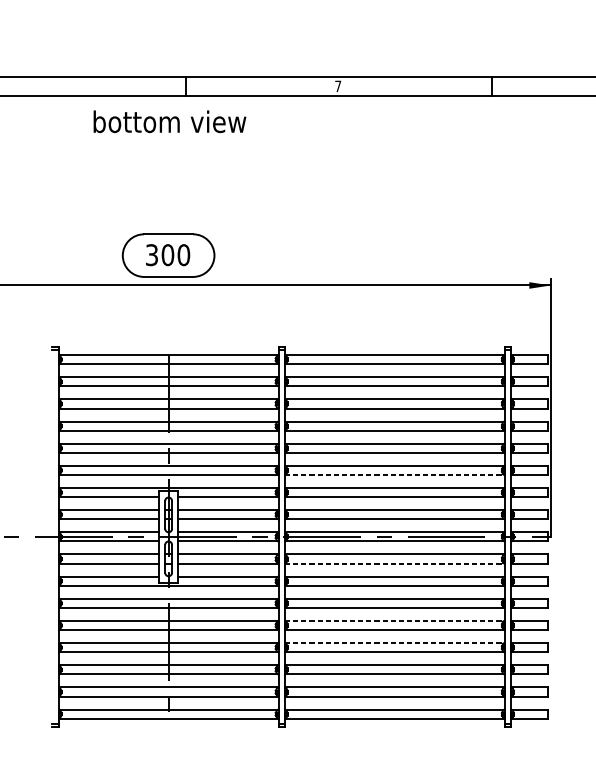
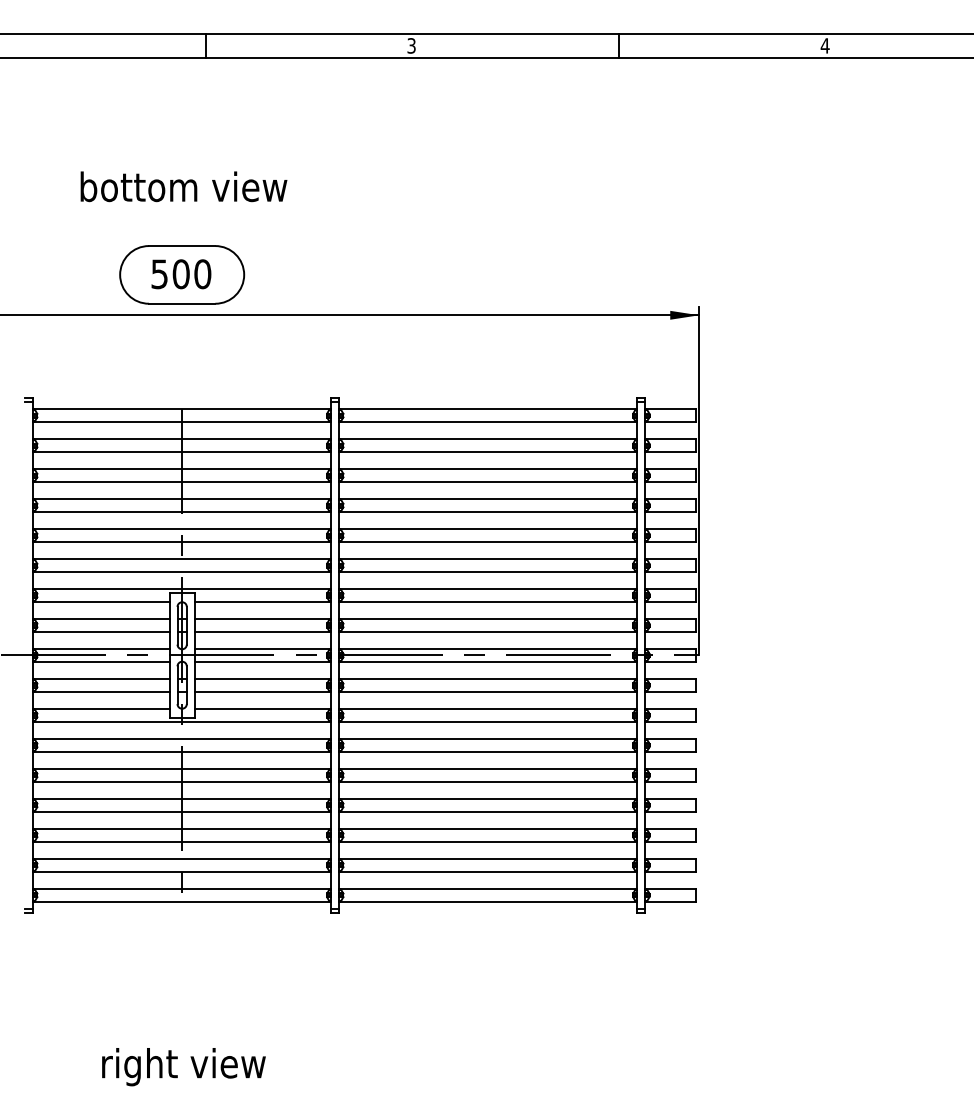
text: (338, 86) -> (411, 45), 7 -> 3
text: (169, 121) -> (183, 186), moved
text: (151, 254) -> (159, 273), 300 -> 500
line: (395, 474) -> (488, 571), dashed -> solid
line: (395, 563) -> (488, 691), dashed -> solid
line: (395, 621) -> (488, 769), dashed -> solid
line: (395, 643) -> (488, 799), dashed -> solid

